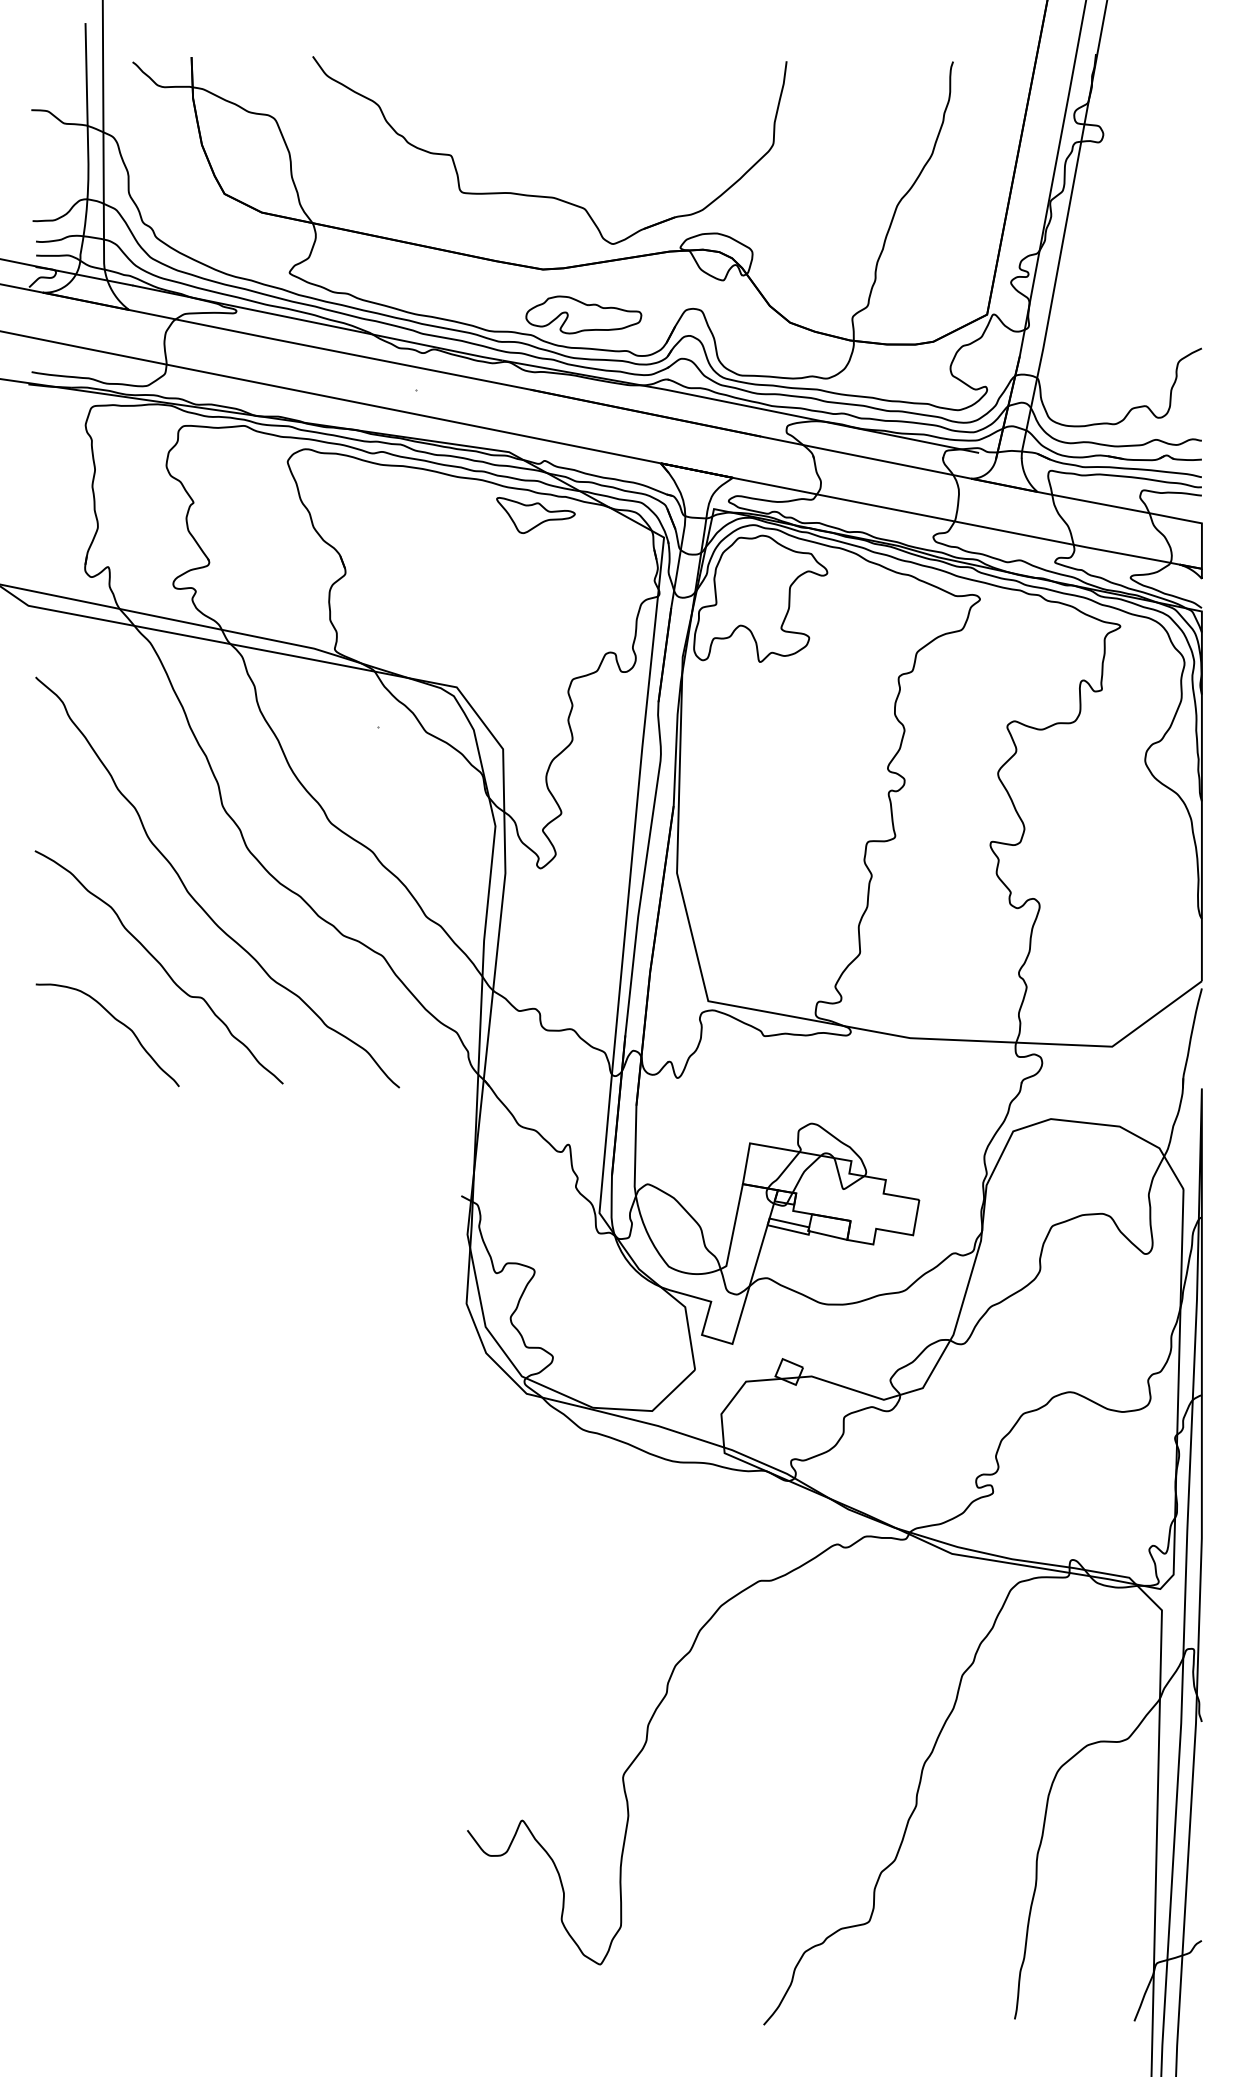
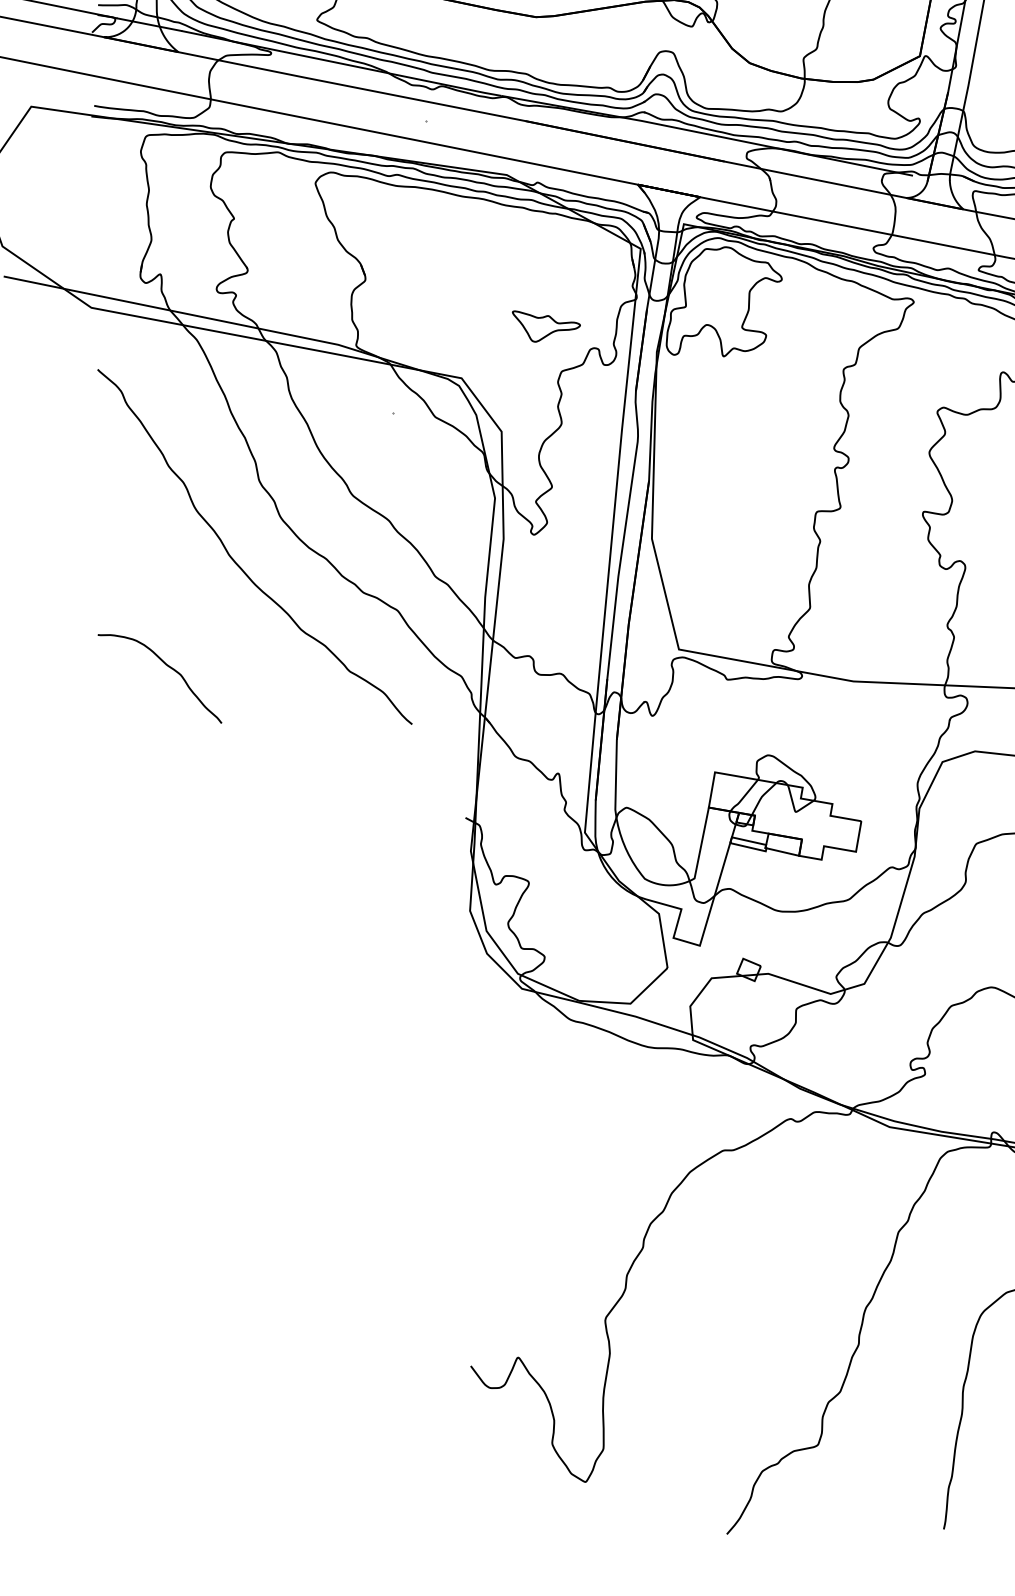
part: (583, 314) -> (571, 56), removed
part: (535, 515) -> (546, 326), moved
curve: (160, 966) -> (205, 619), removed

